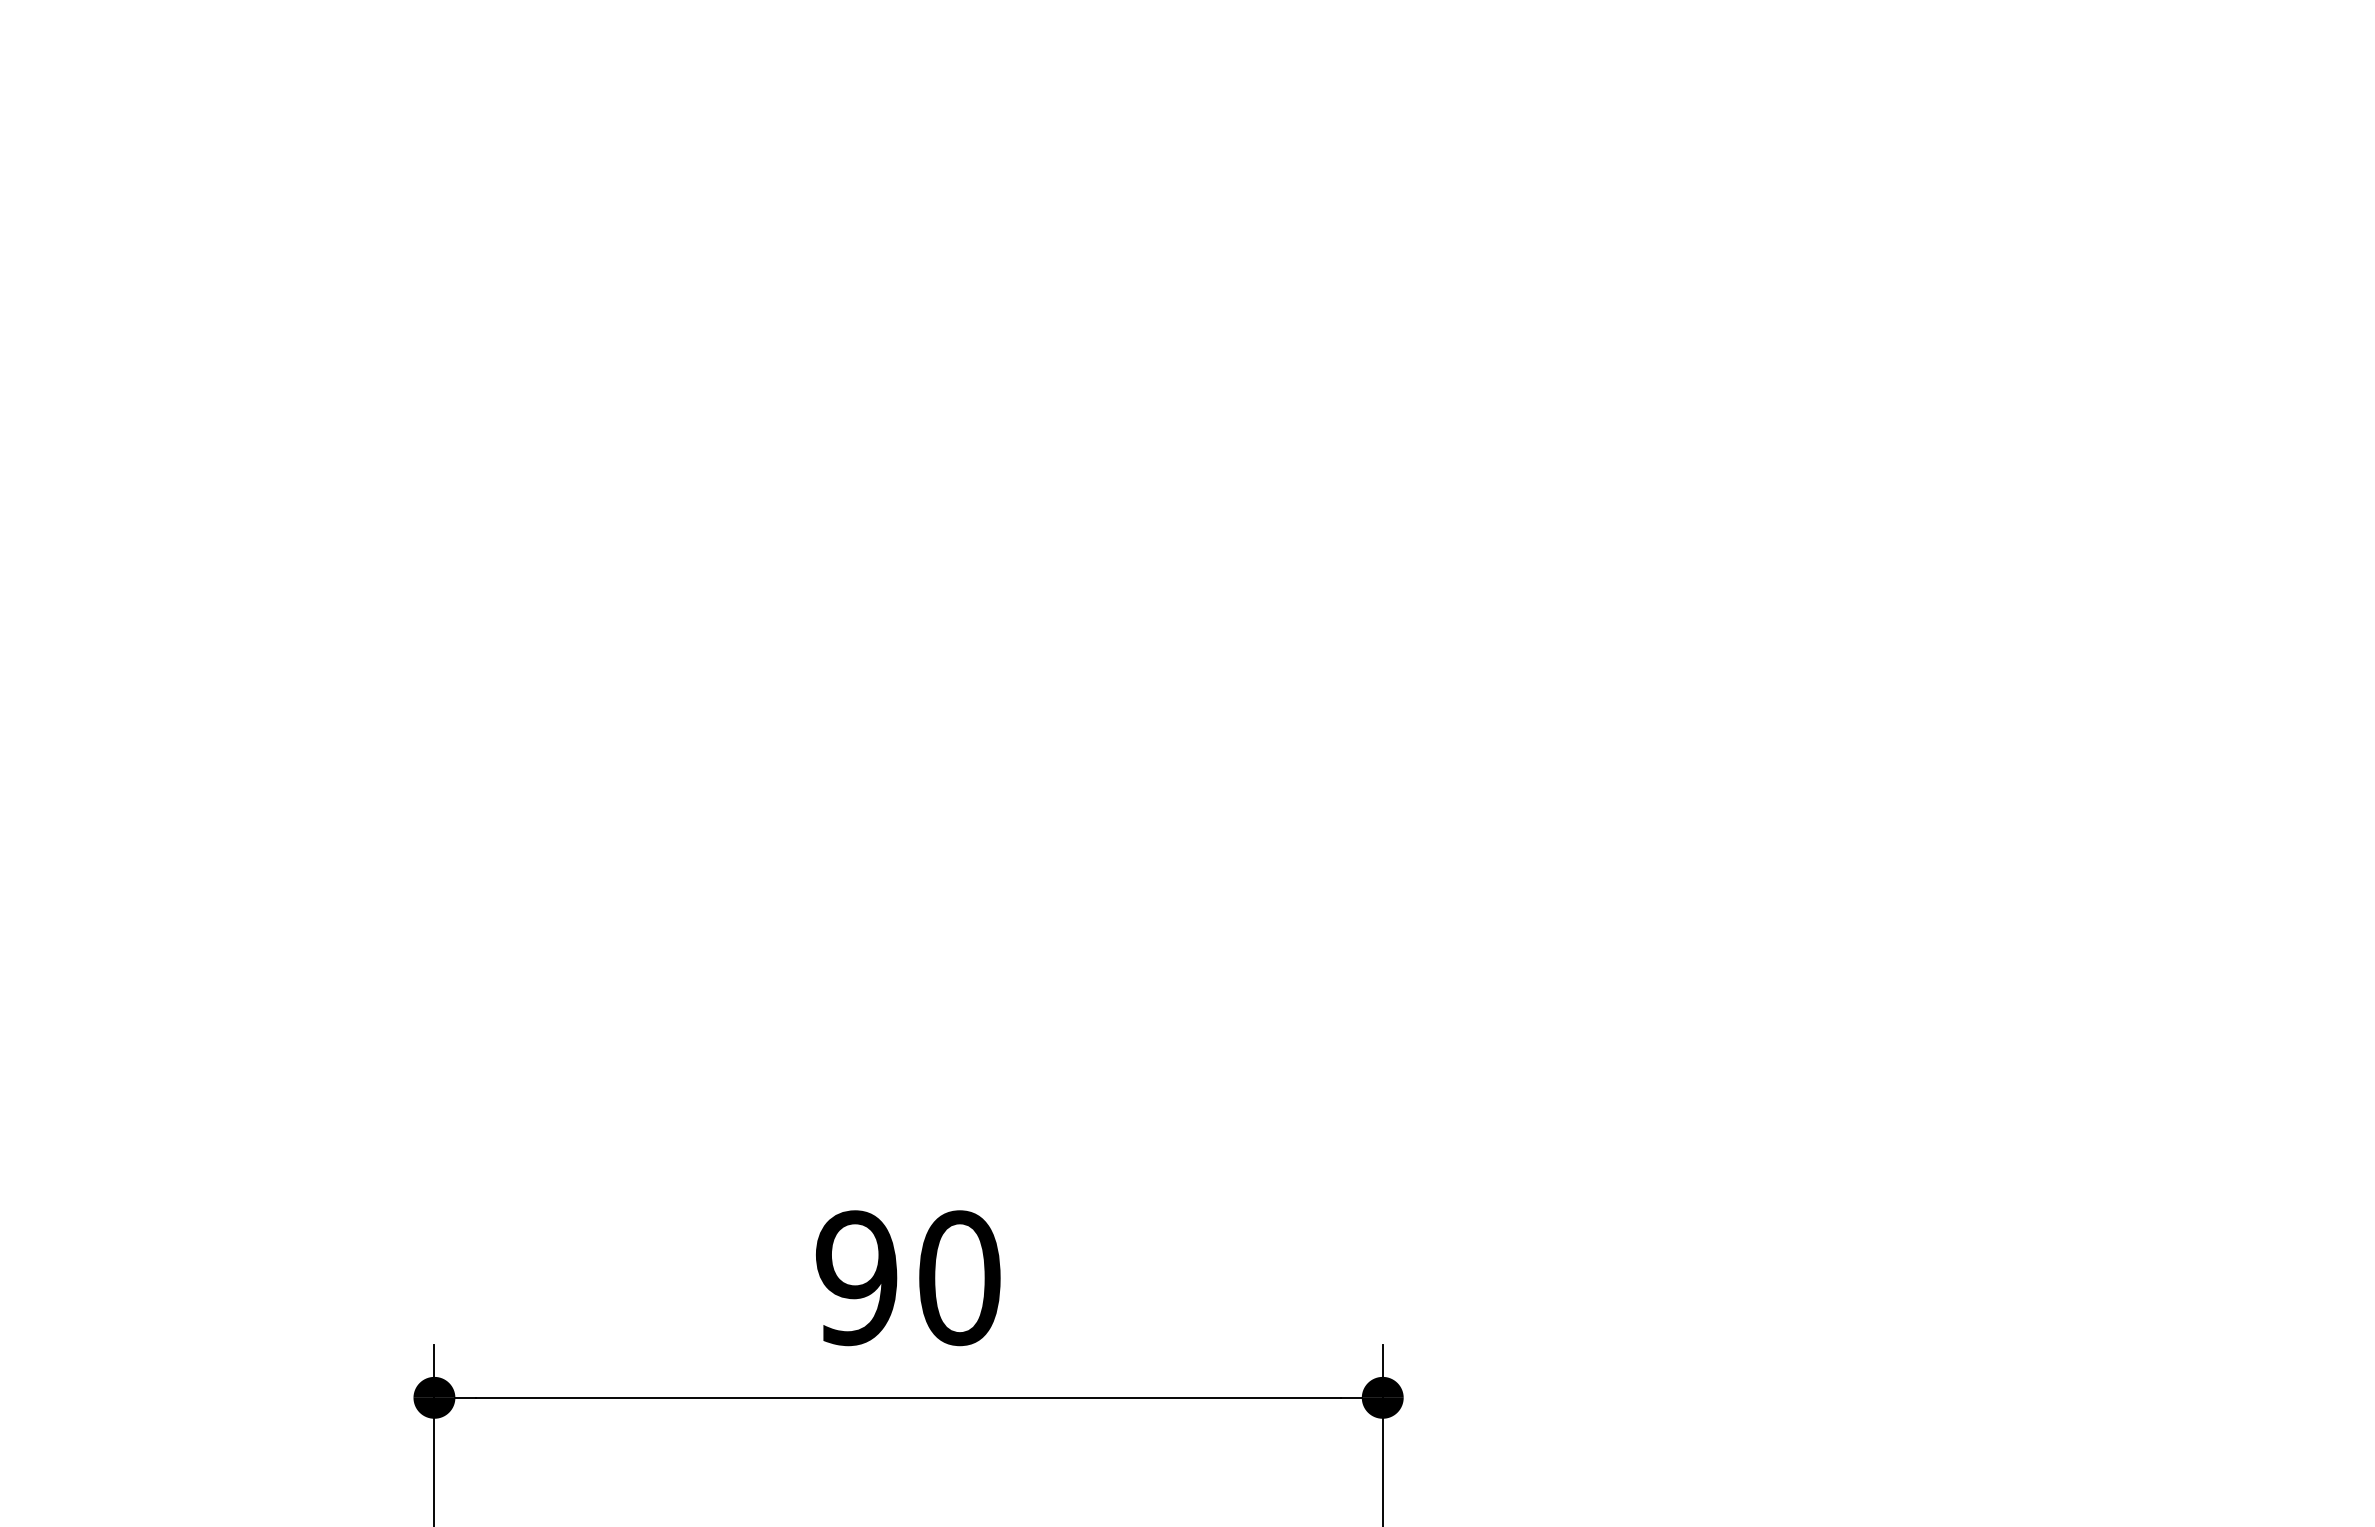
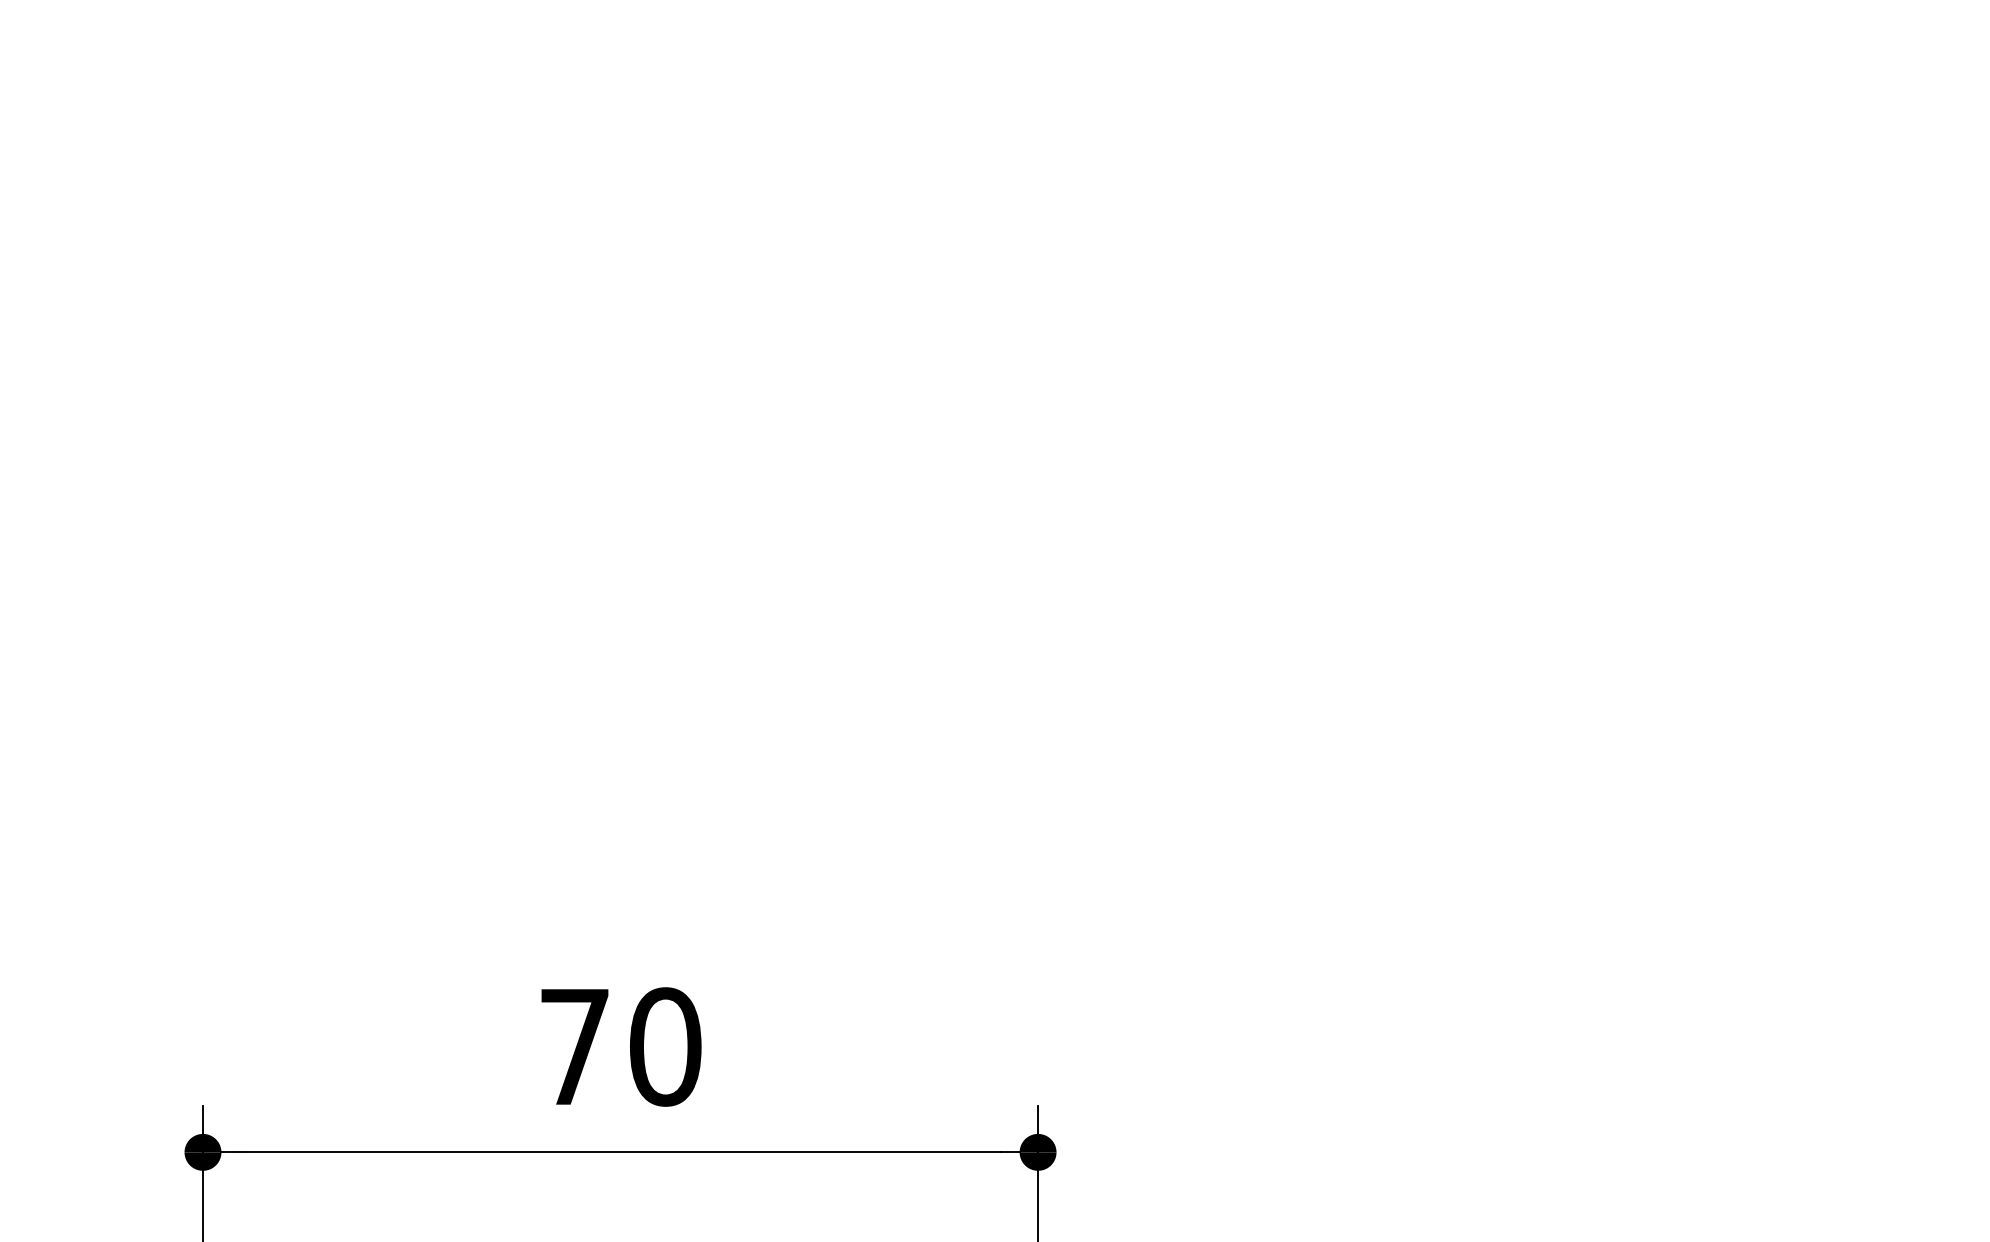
text: (856, 1278) -> (574, 1047), 90 -> 70

